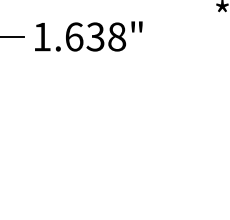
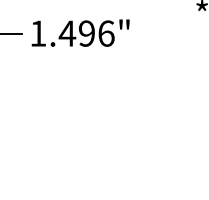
text: (95, 36) -> (86, 33), 1.638" -> 1.496"

